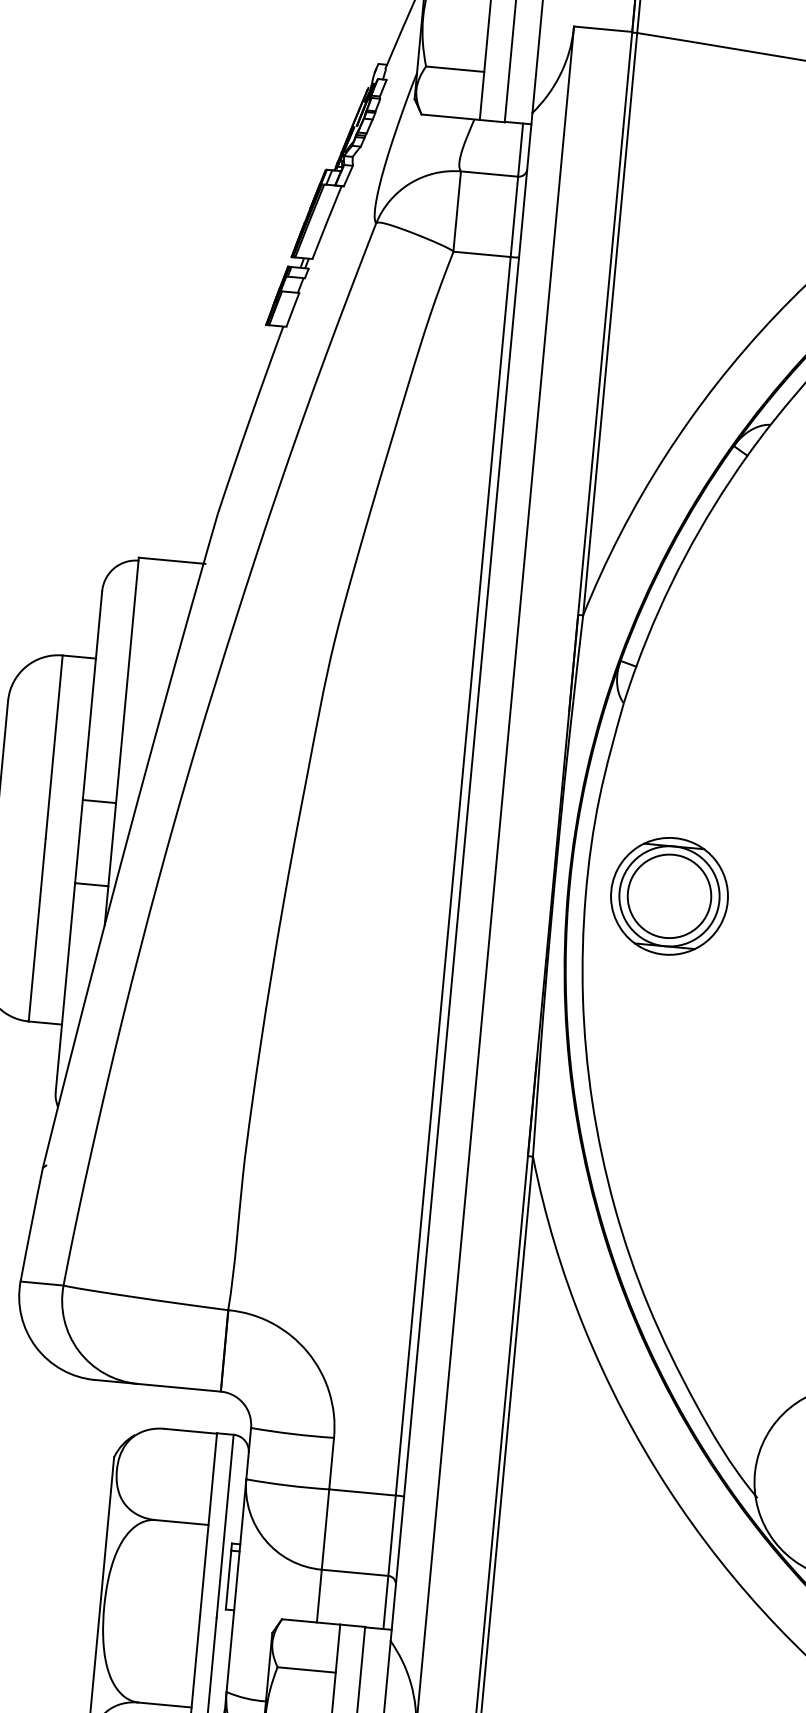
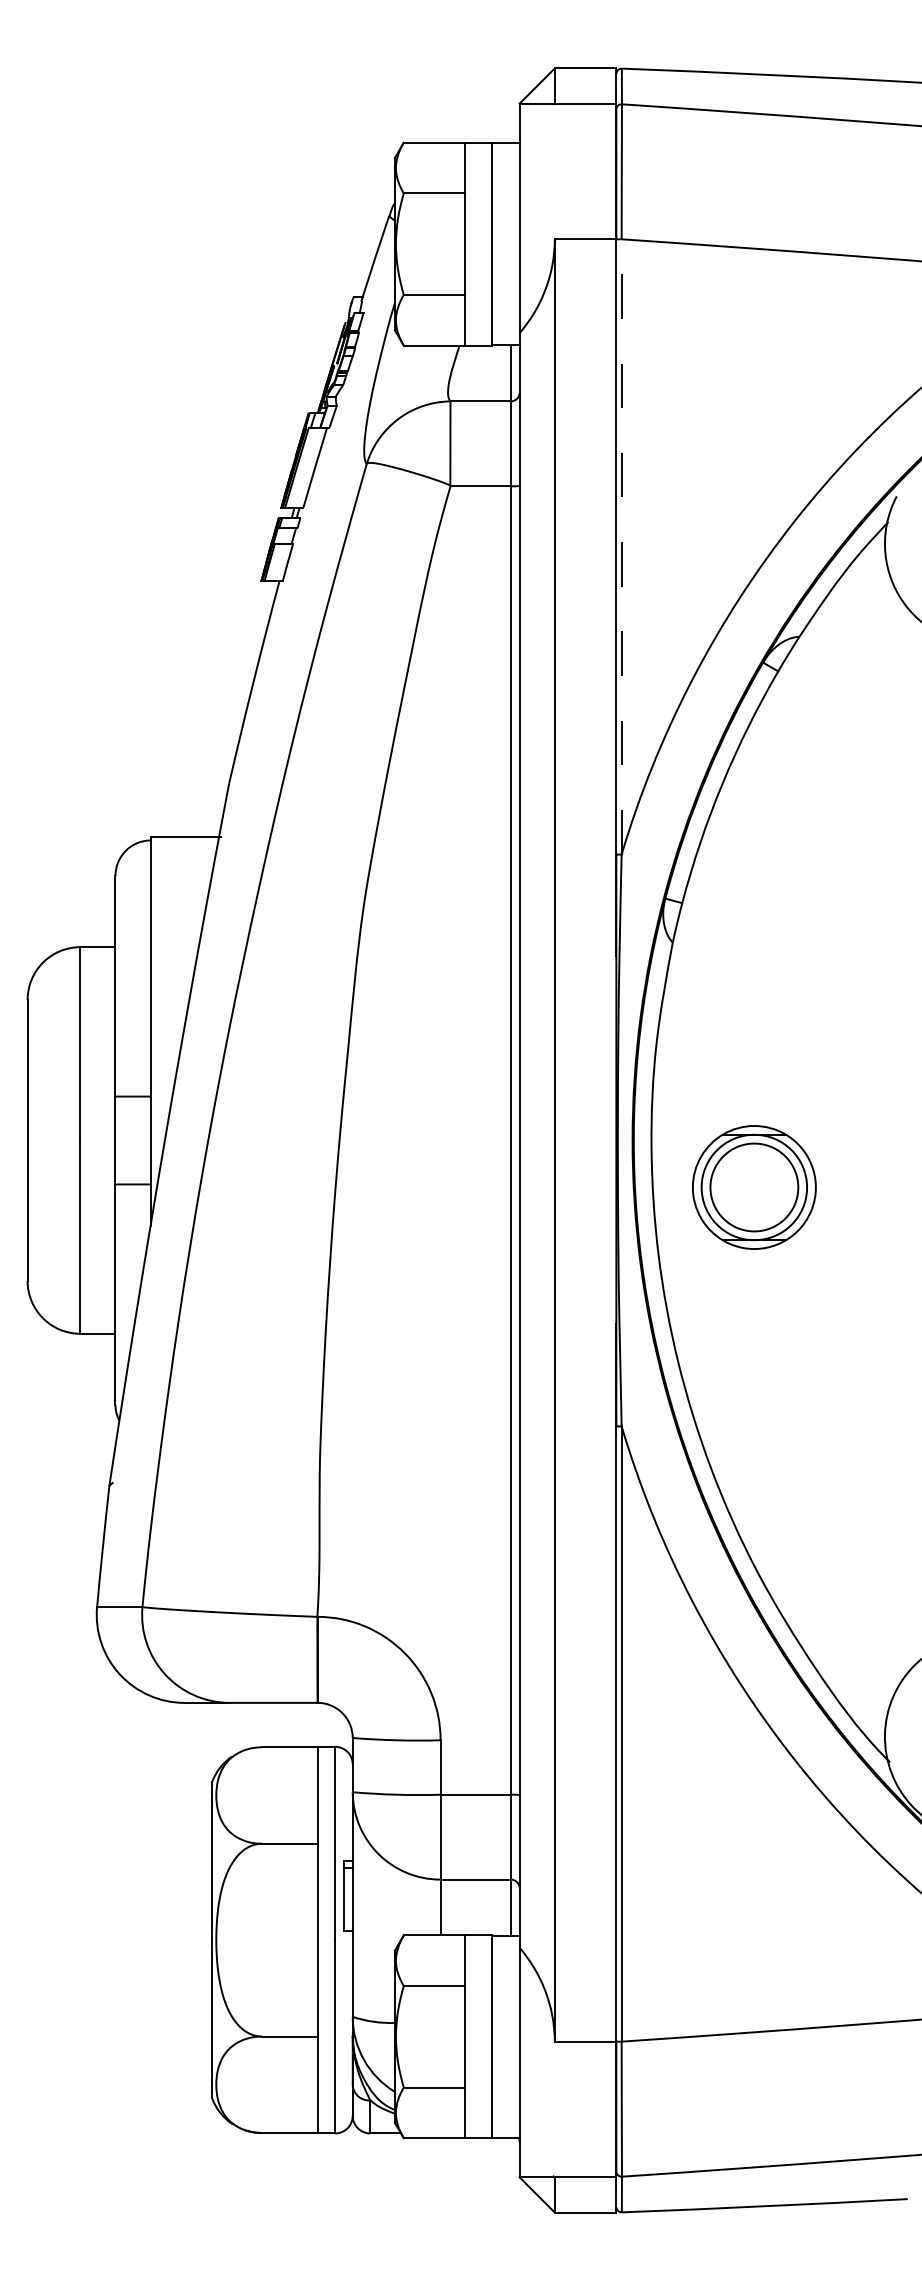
line: (610, 323) -> (621, 546), solid -> dashed
part: (669, 896) -> (754, 1187), moved

